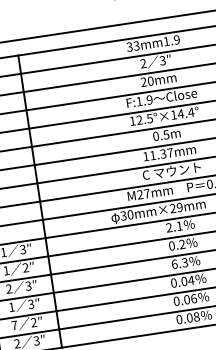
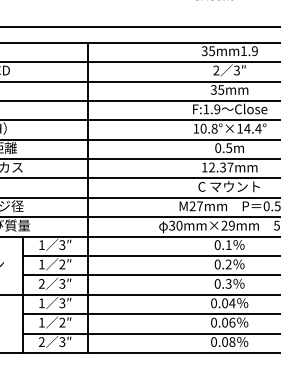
text: (136, 45) -> (211, 50), 33mm1.9 -> 35mm1.9
text: (147, 81) -> (217, 89), 20mm -> 35mm
text: (144, 119) -> (208, 128), 12.5°×14.4° -> 10.8°×14.4°
text: (152, 155) -> (211, 167), 11.37mm -> 12.37mm
text: (169, 228) -> (217, 245), 2.1 -> 0.1
text: (174, 263) -> (217, 283), 6.3 -> 0.3
text: (14, 325) -> (41, 322), 7 -> 1

